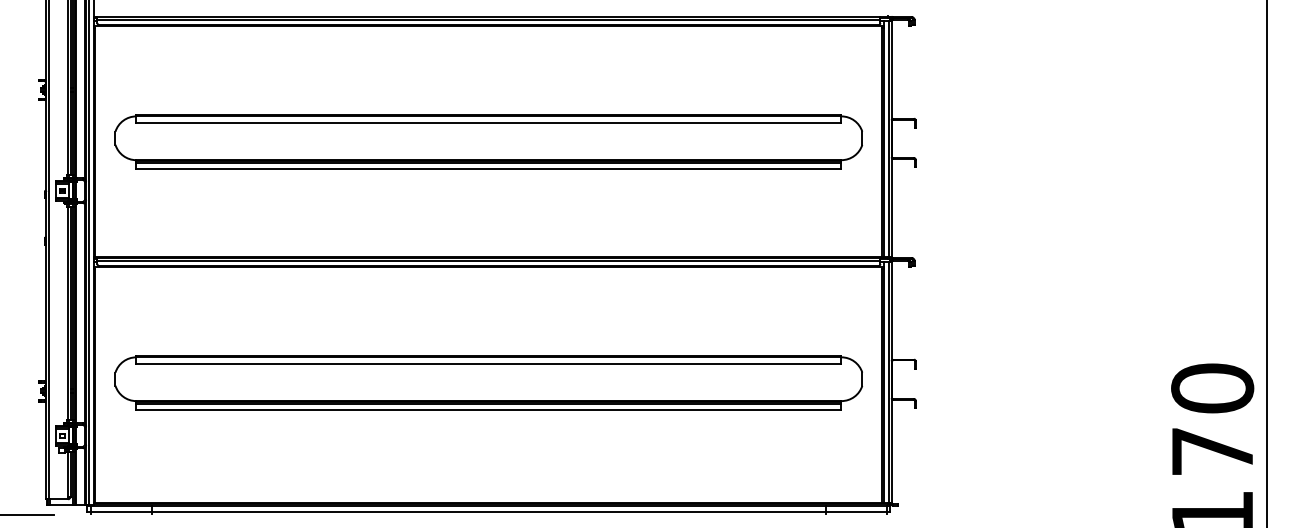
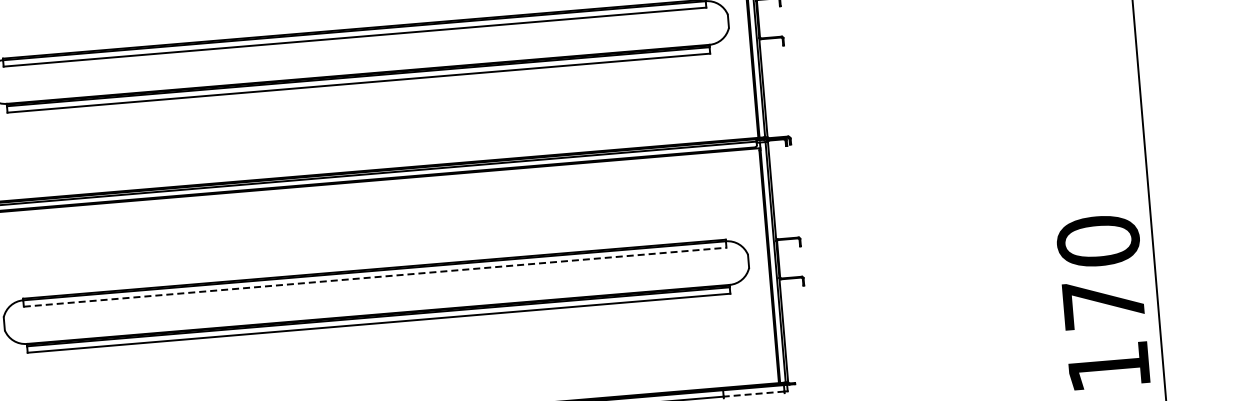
line: (488, 363) -> (374, 276), solid -> dashed
line: (856, 511) -> (753, 393), solid -> dashed

